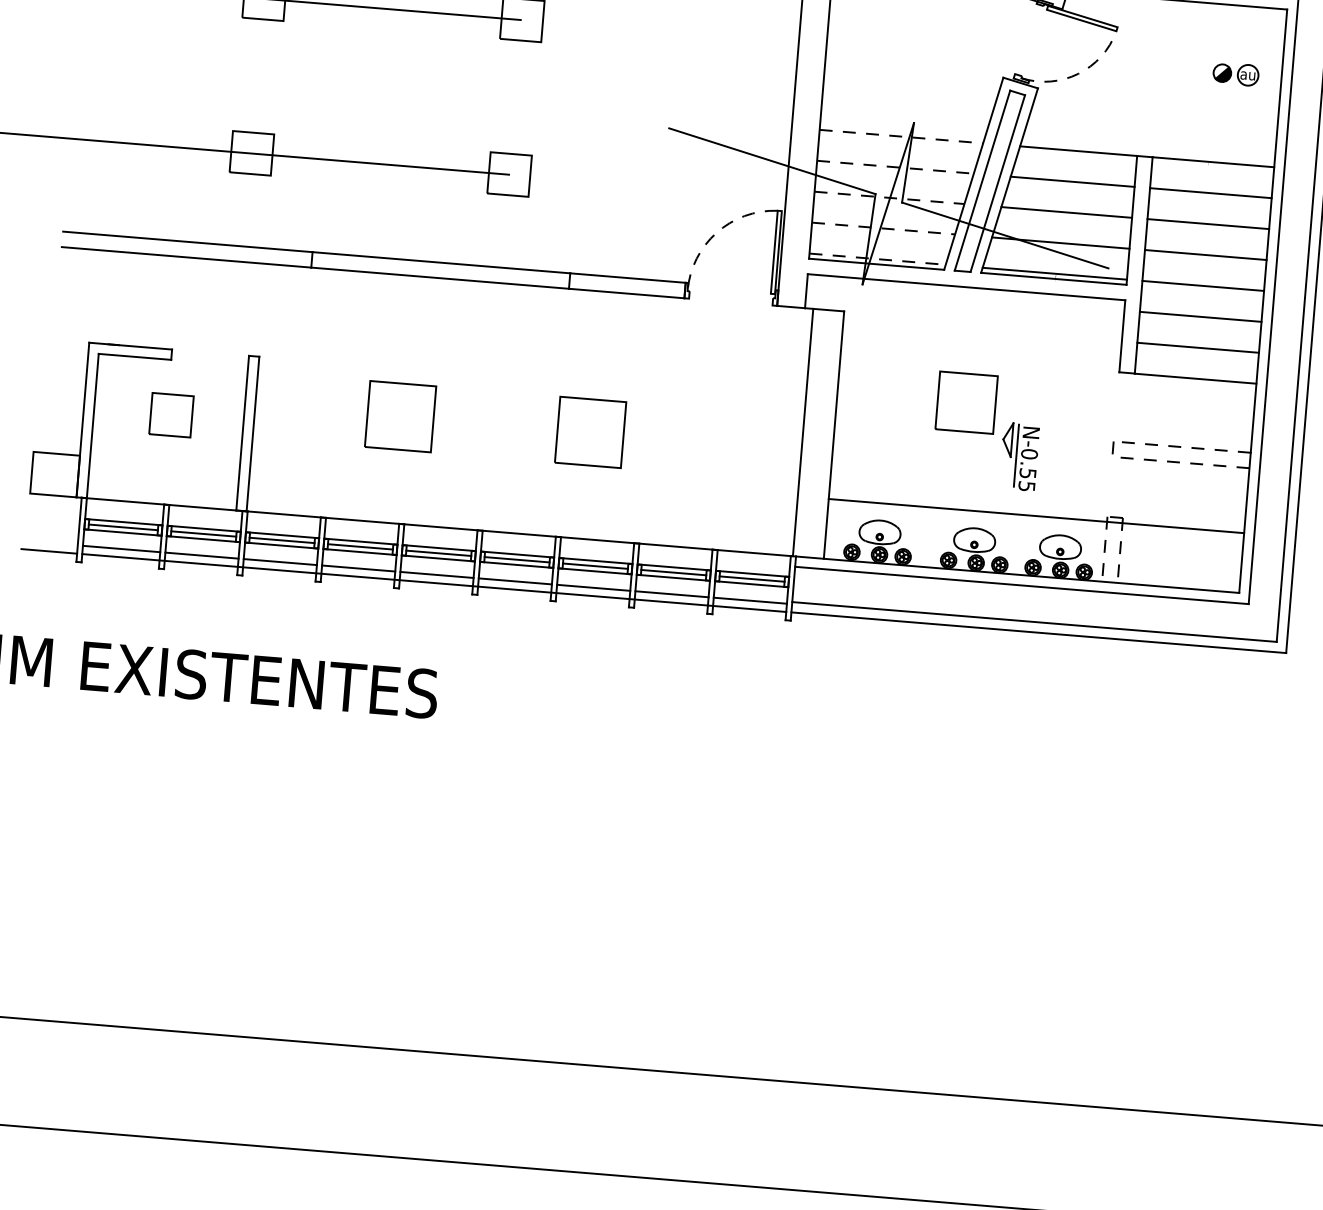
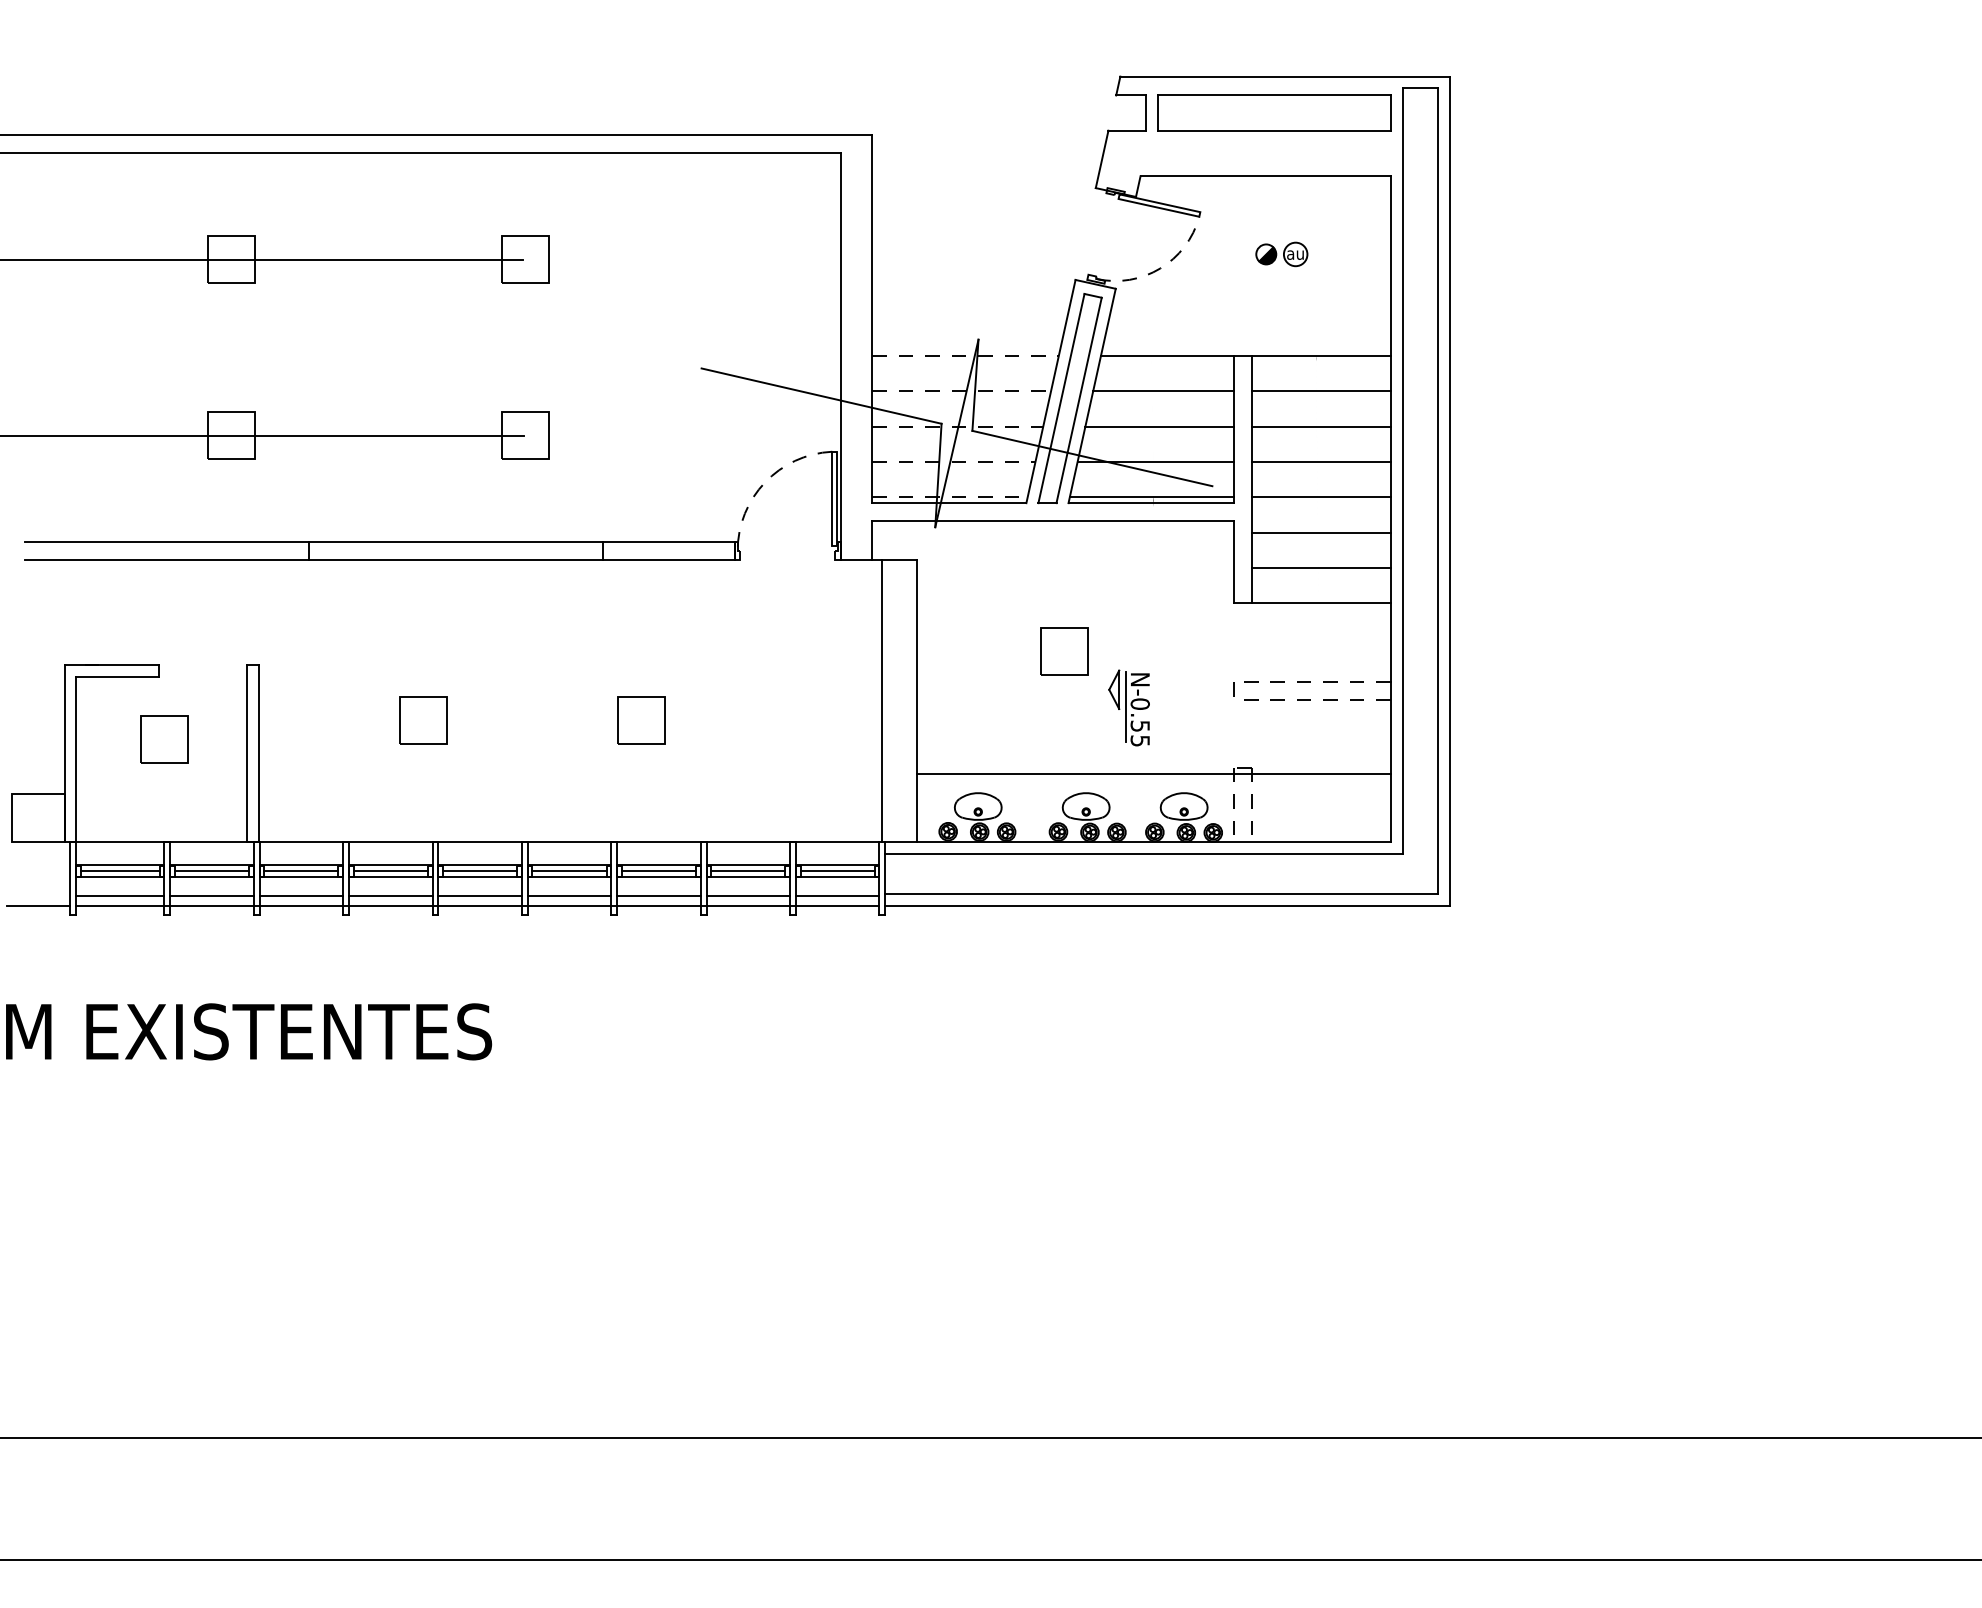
part: (1235, 74) -> (1281, 254), moved
part: (966, 402) -> (1064, 651), size x0.71
part: (400, 416) -> (423, 720), size x0.62
part: (591, 432) -> (641, 720), size x0.62

